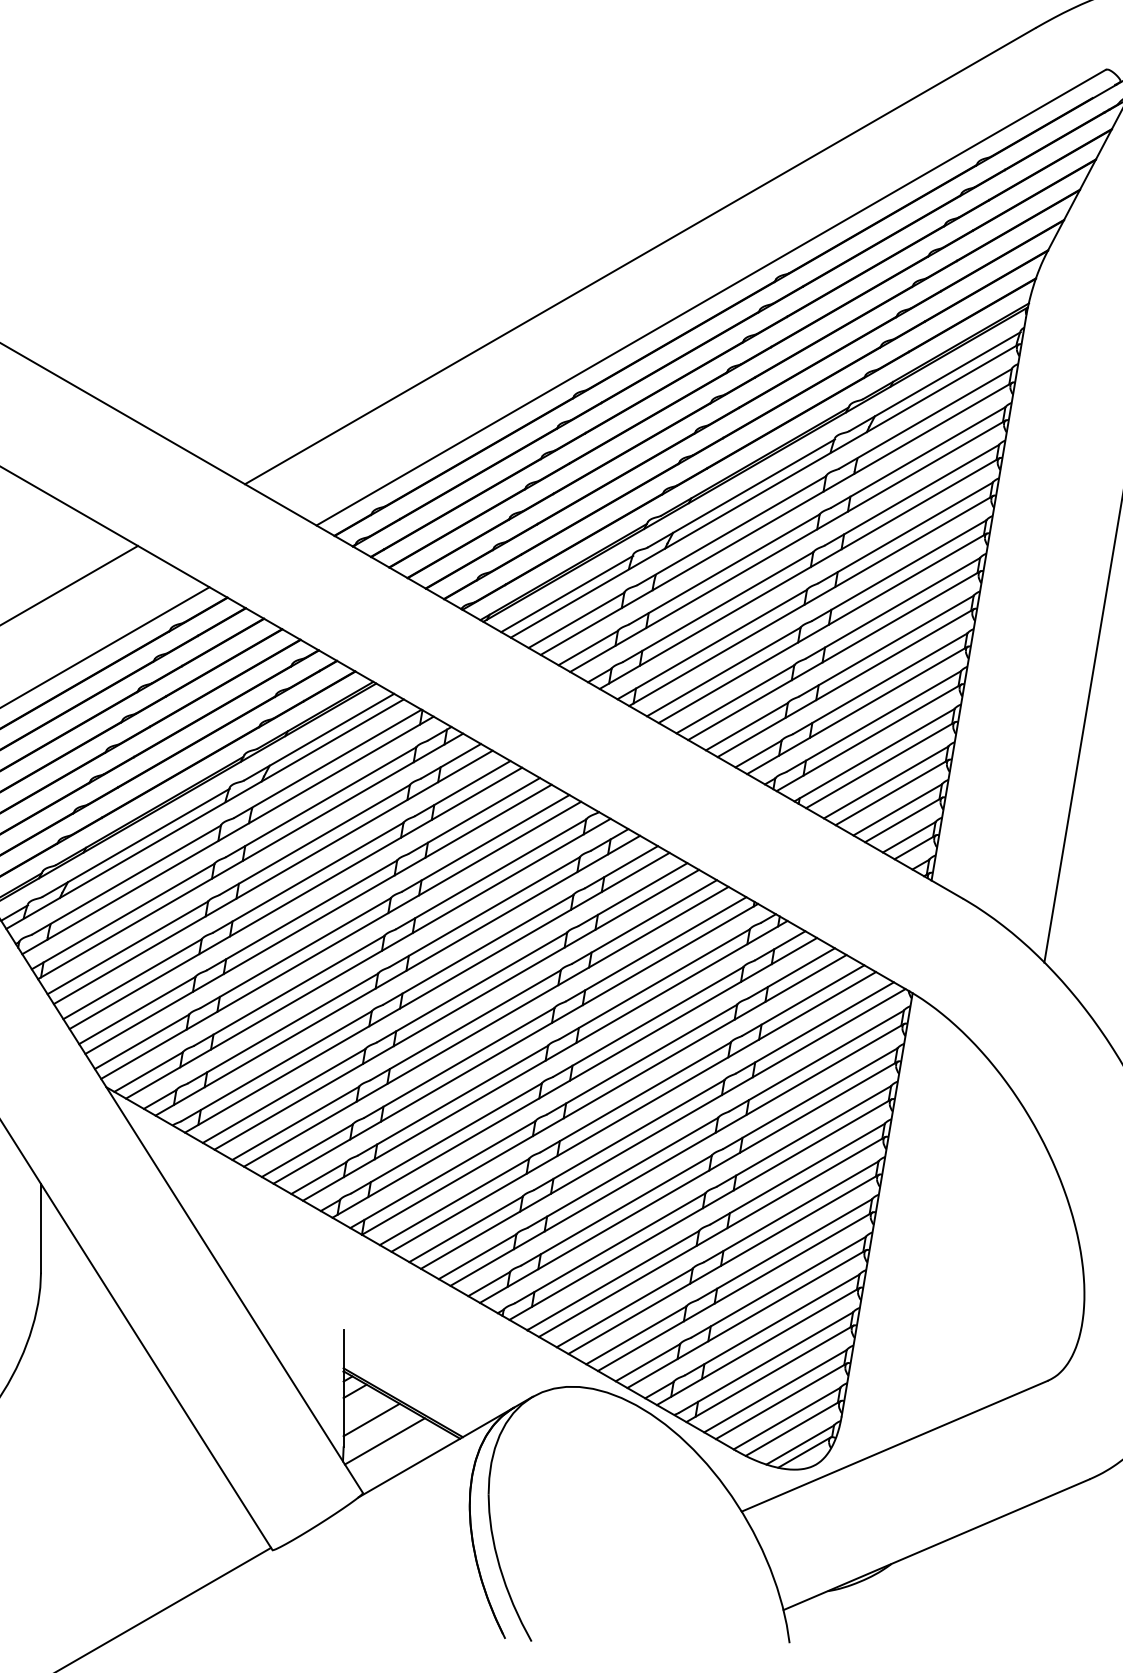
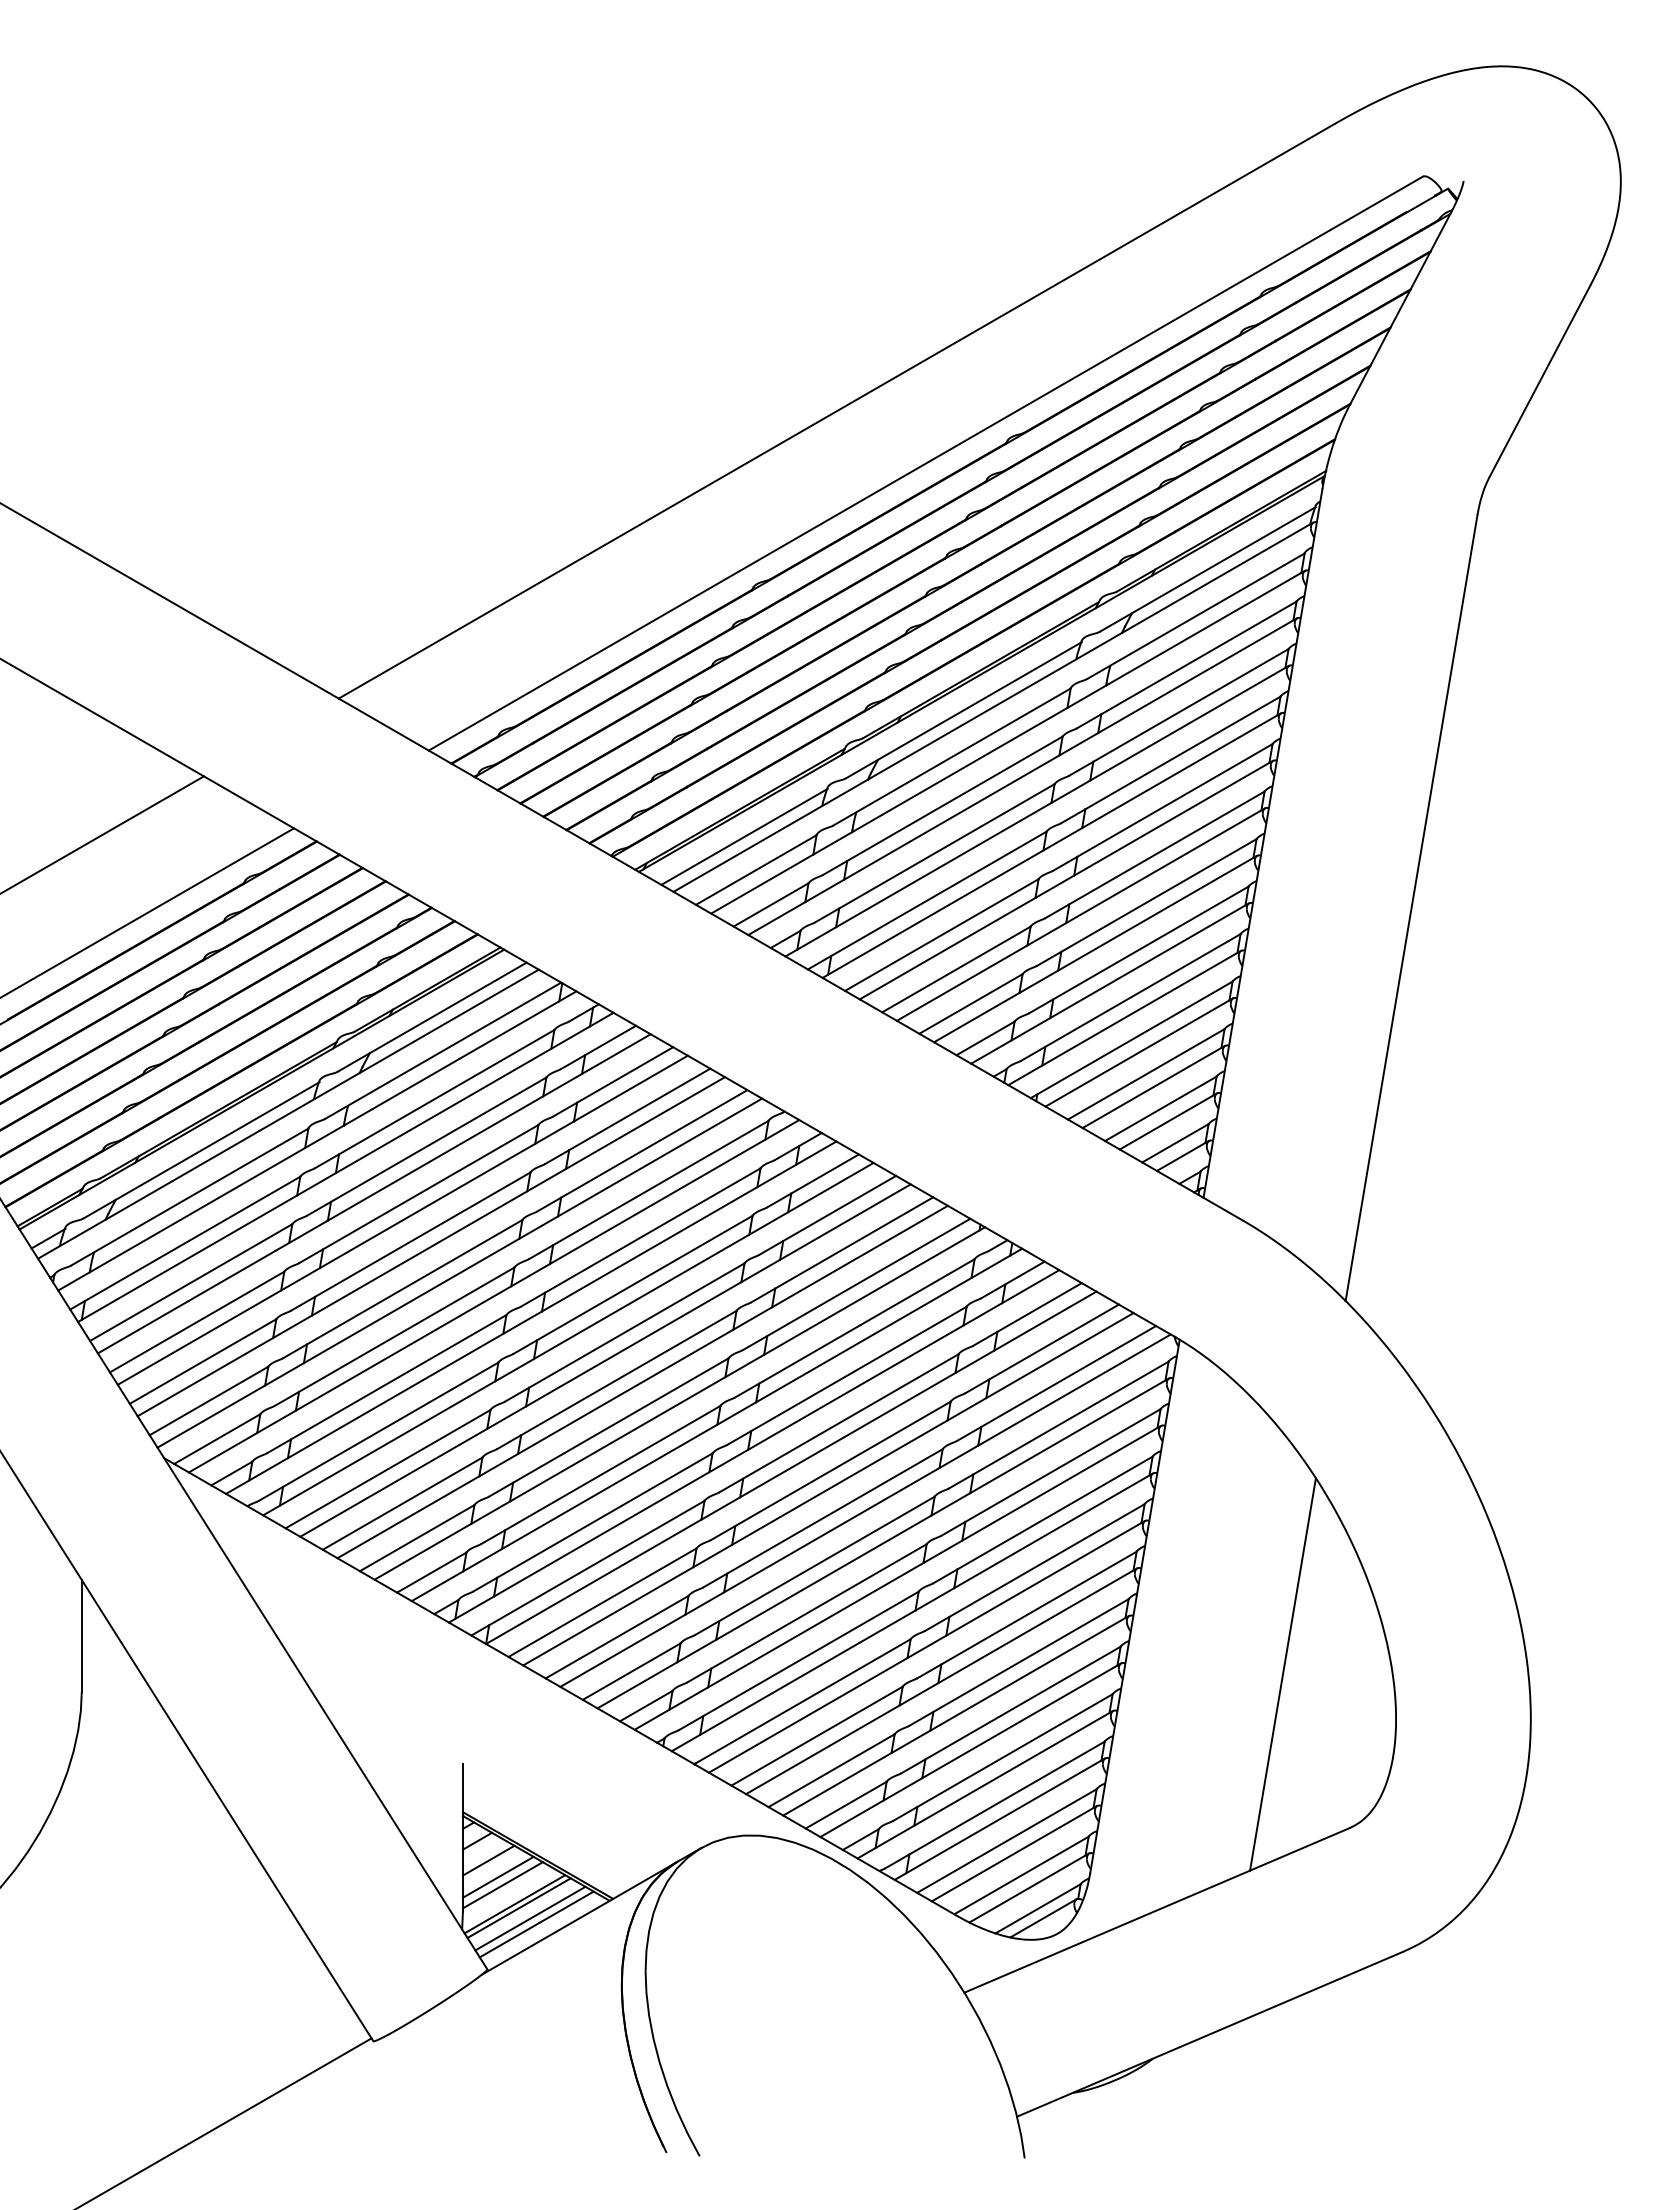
line: (994, 1259) -> (1282, 1674), added
line: (363, 1406) -> (488, 1860), added
line: (375, 1426) -> (502, 1885), added
line: (387, 1443) -> (518, 1907), added
line: (397, 1452) -> (530, 1918), added
line: (402, 1457) -> (536, 1924), added

